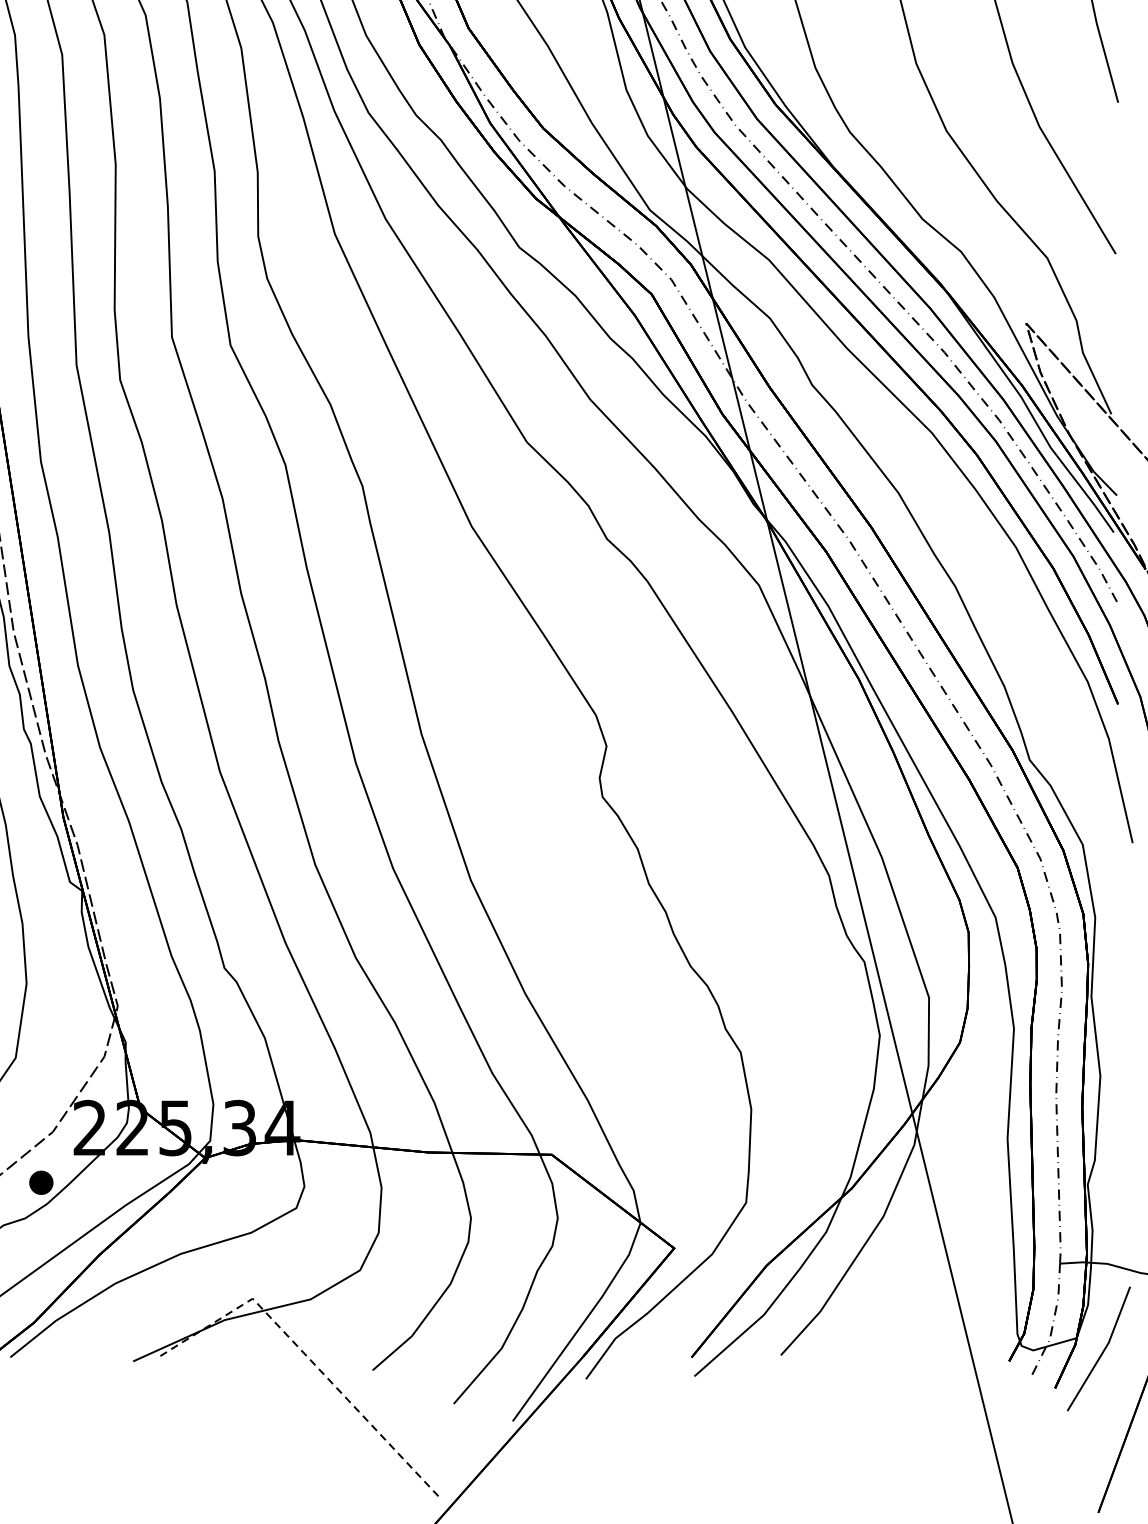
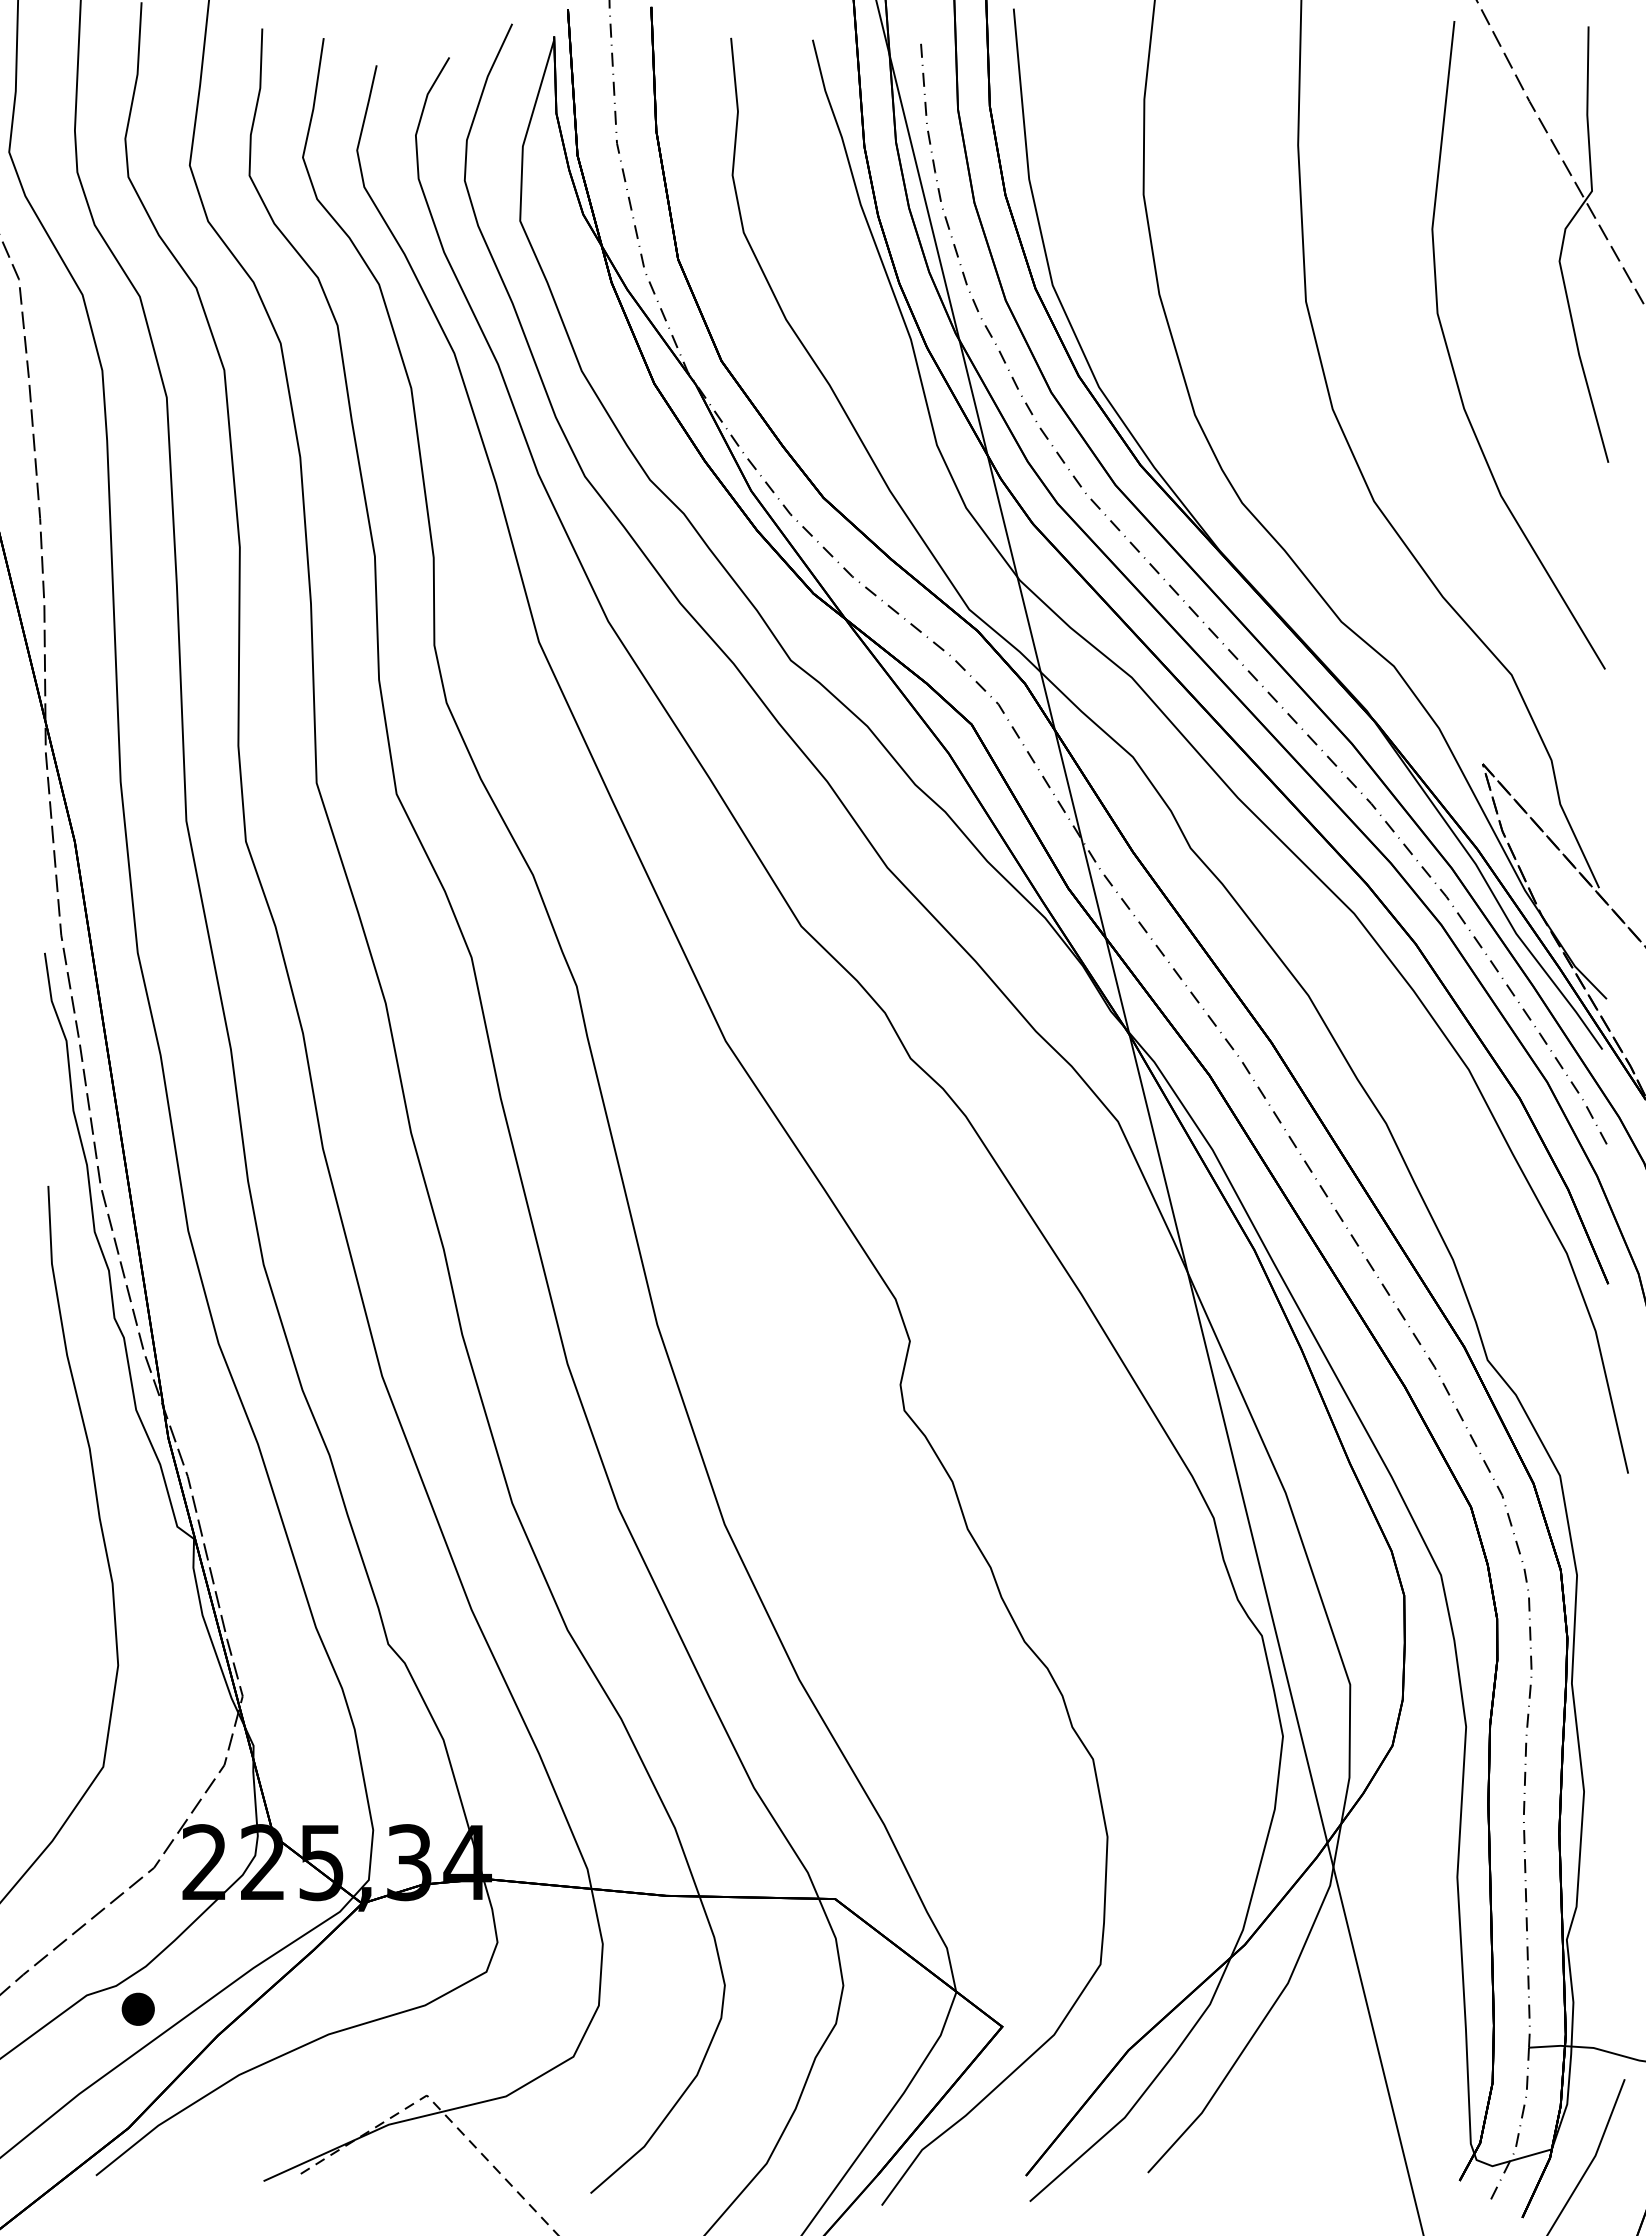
part: (40, 1182) -> (137, 2008), moved

